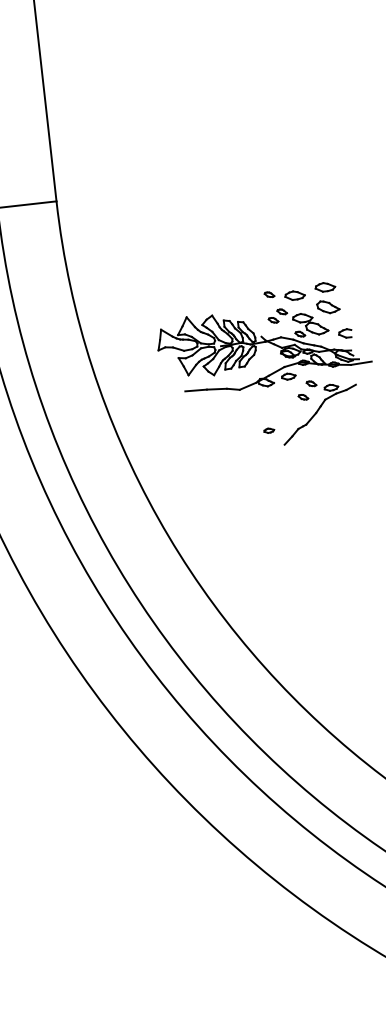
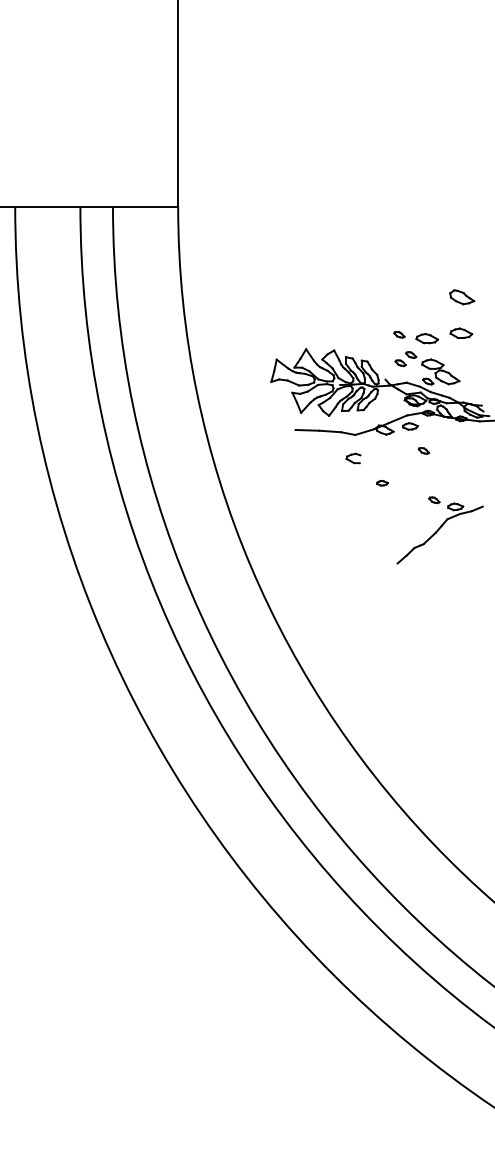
part: (328, 307) -> (462, 297), moved
part: (345, 333) -> (353, 458), moved
part: (319, 410) -> (439, 530), moved

